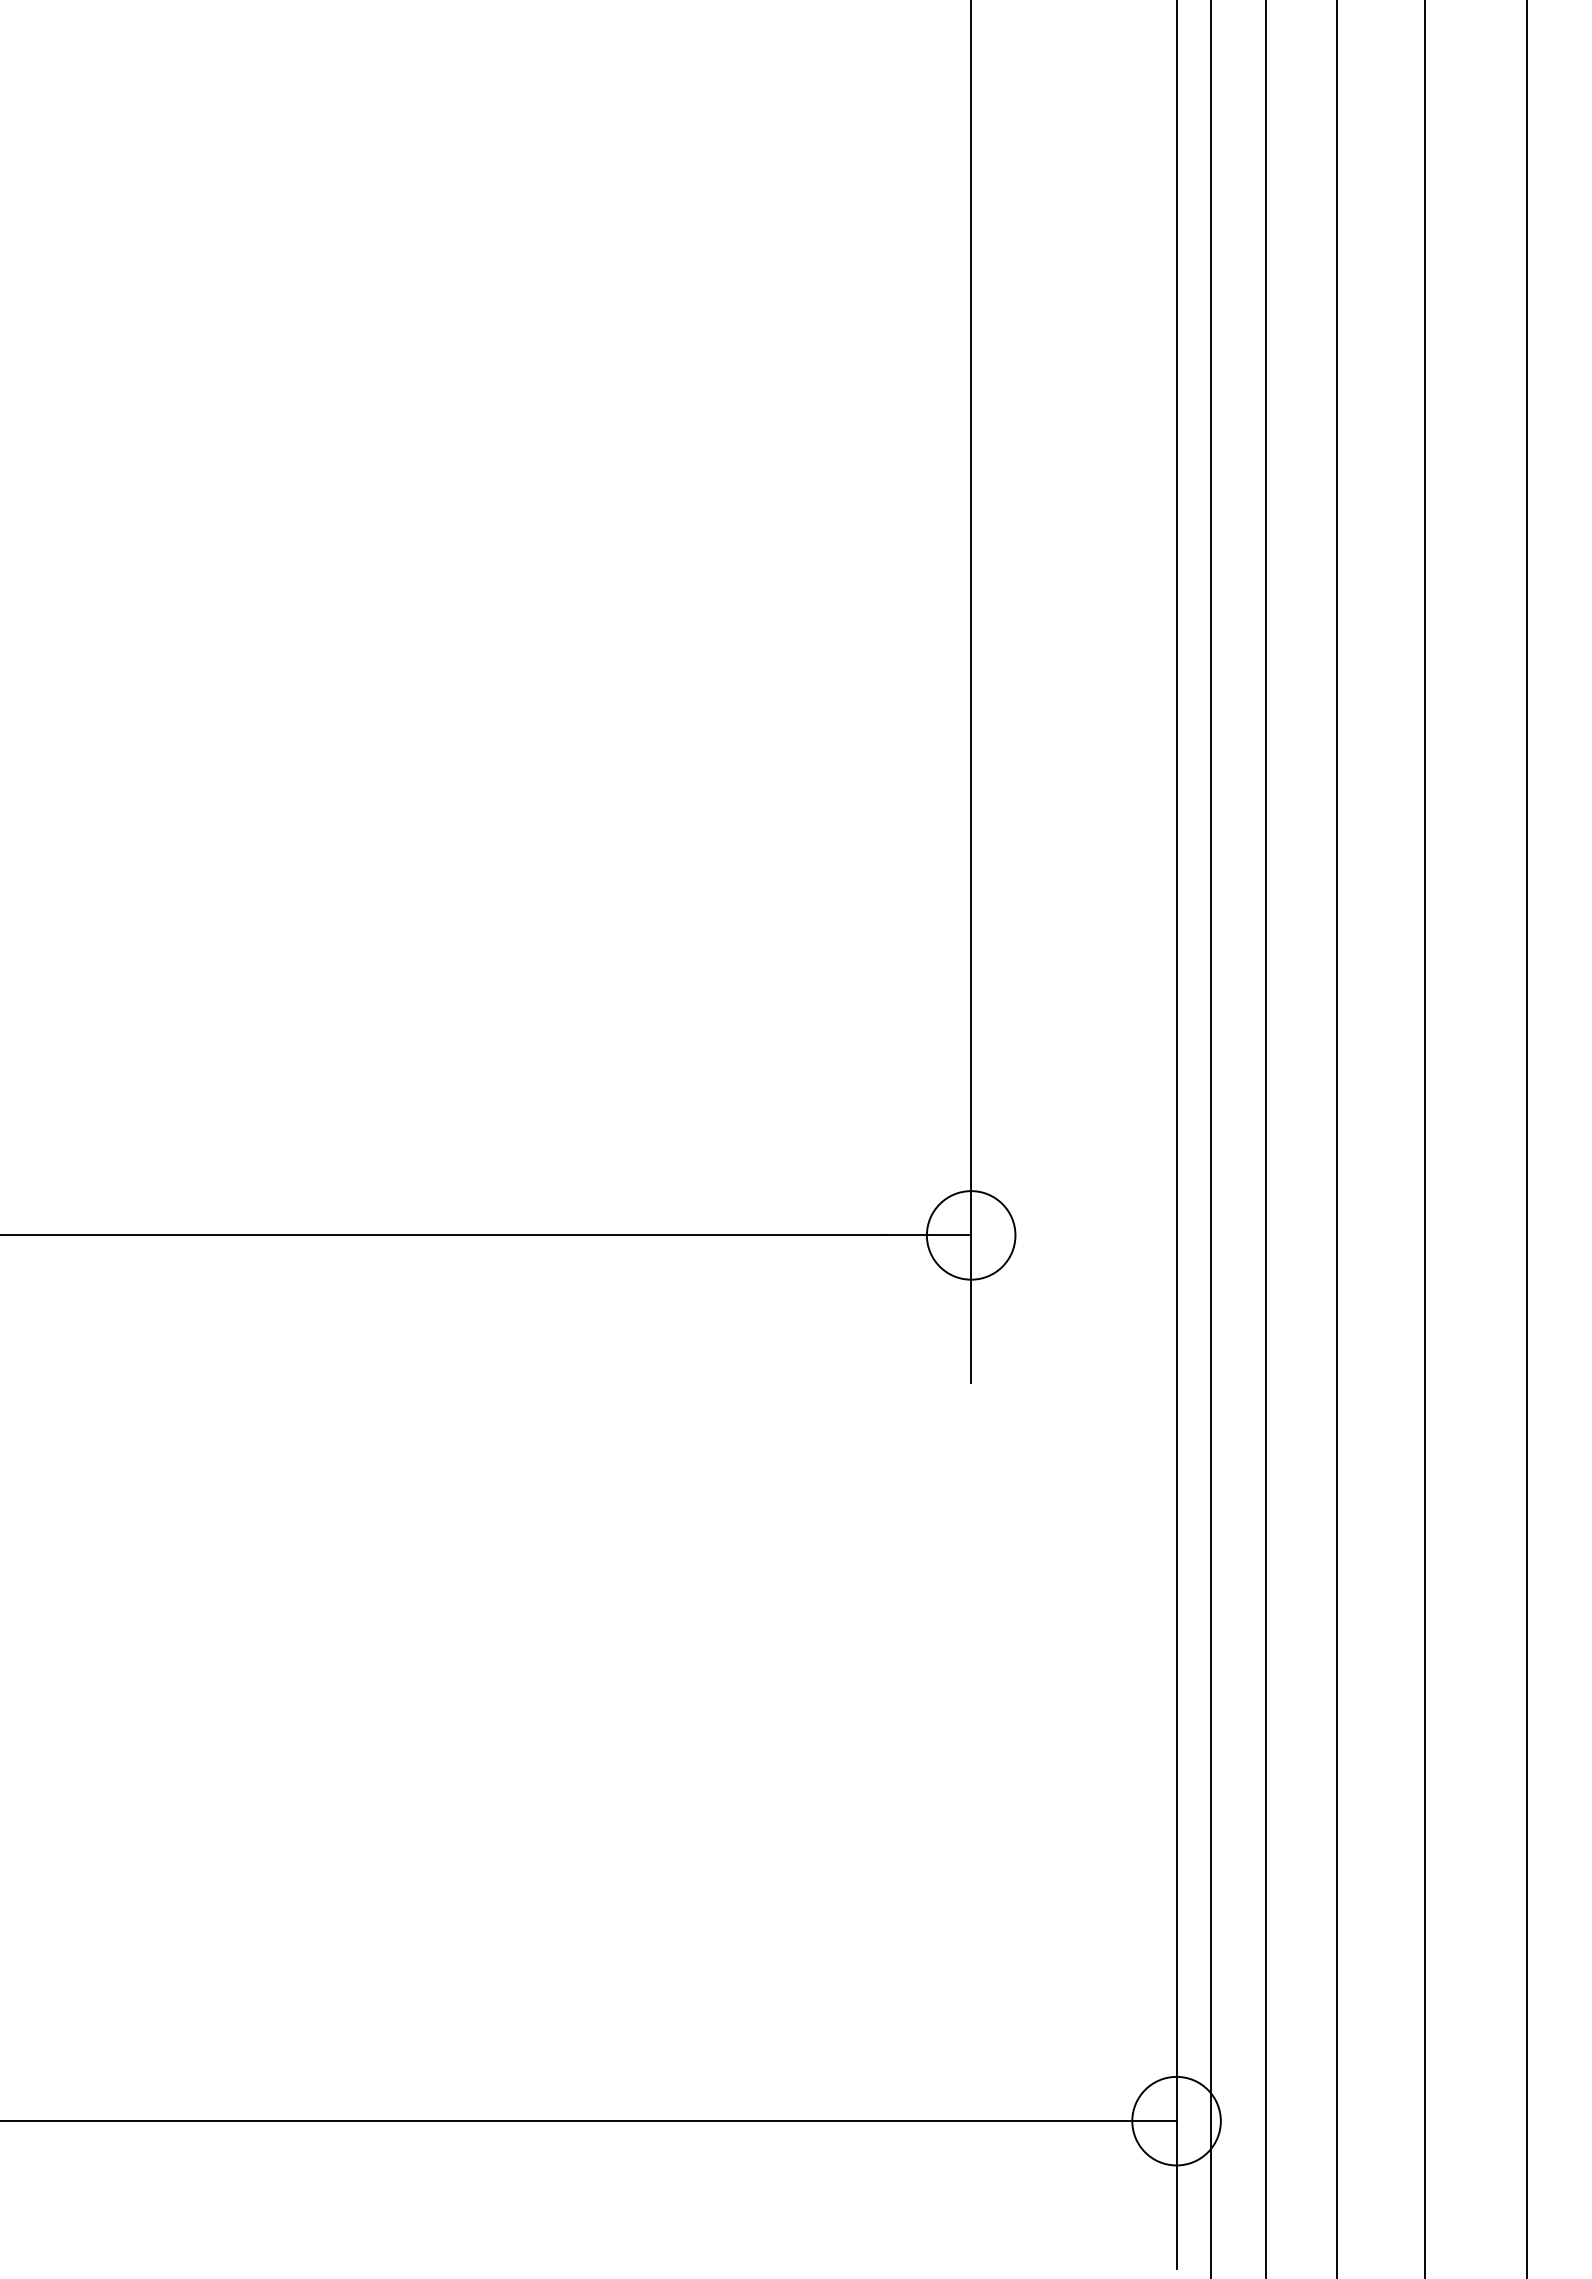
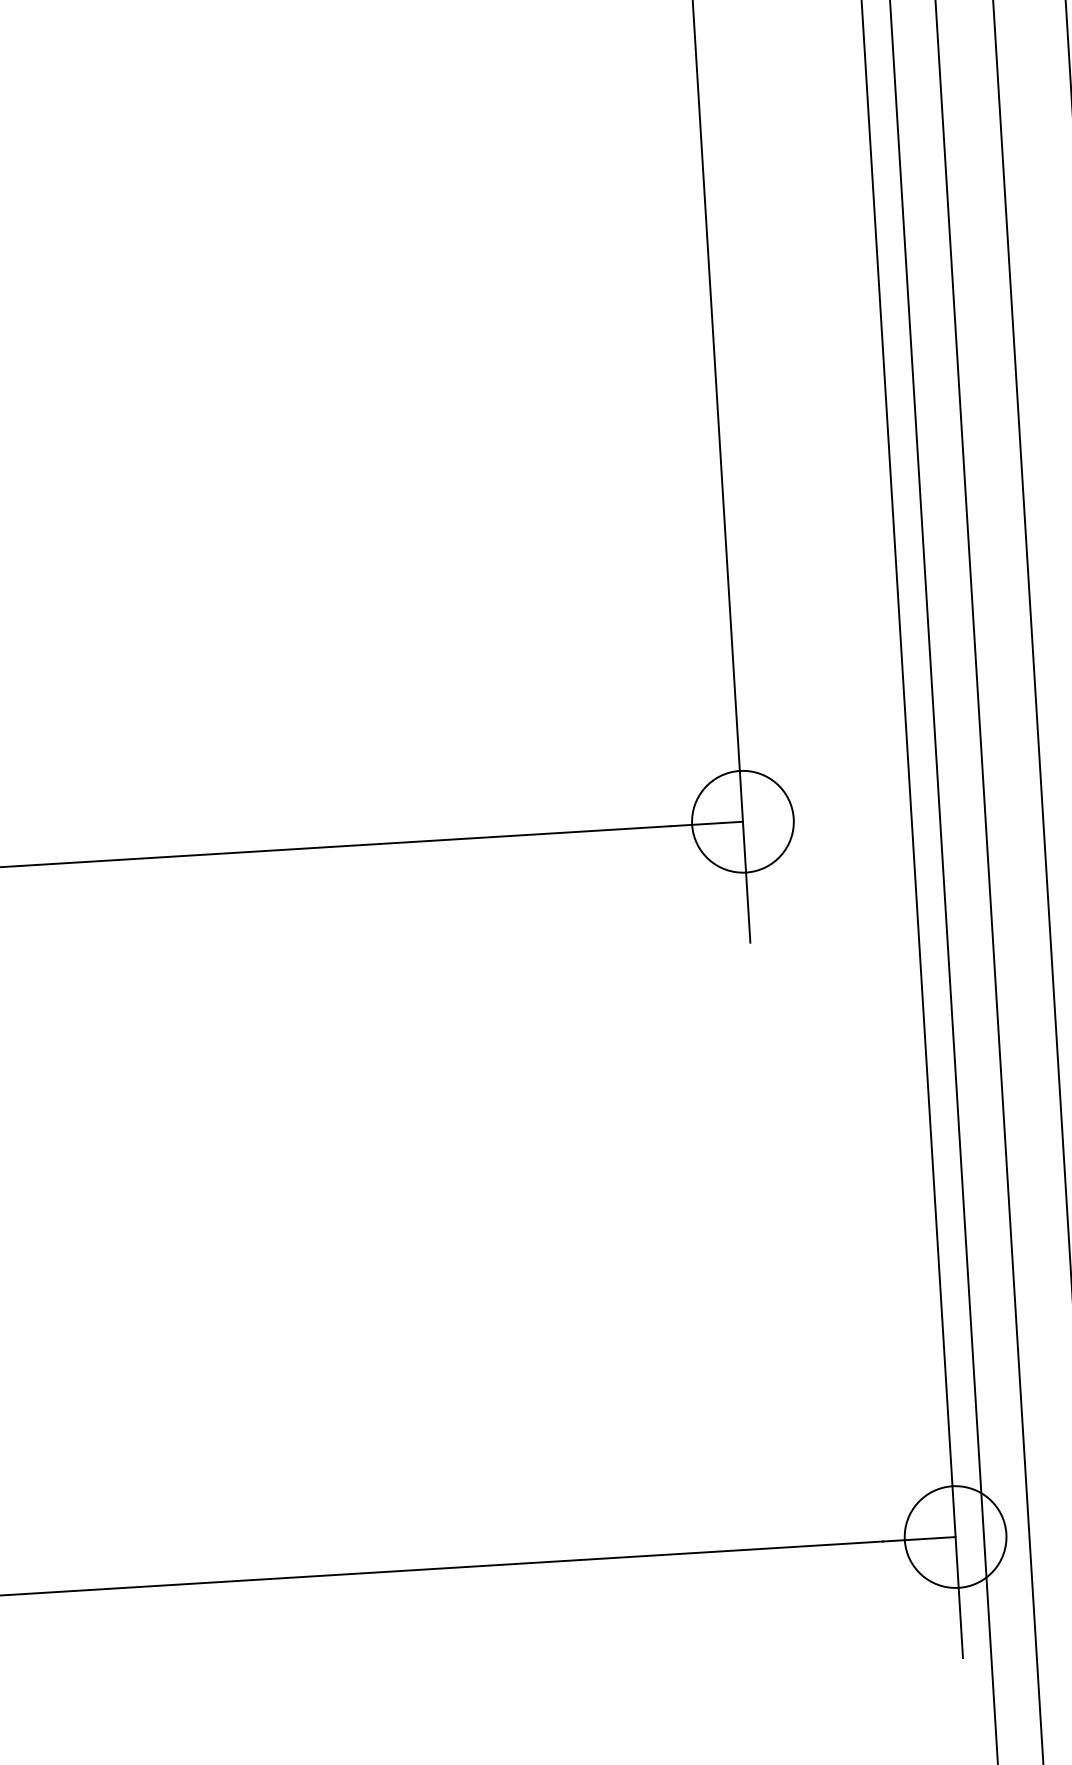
circle: (970, 1235) -> (742, 821), size x1.4
circle: (1176, 2120) -> (955, 1536), size x1.4

